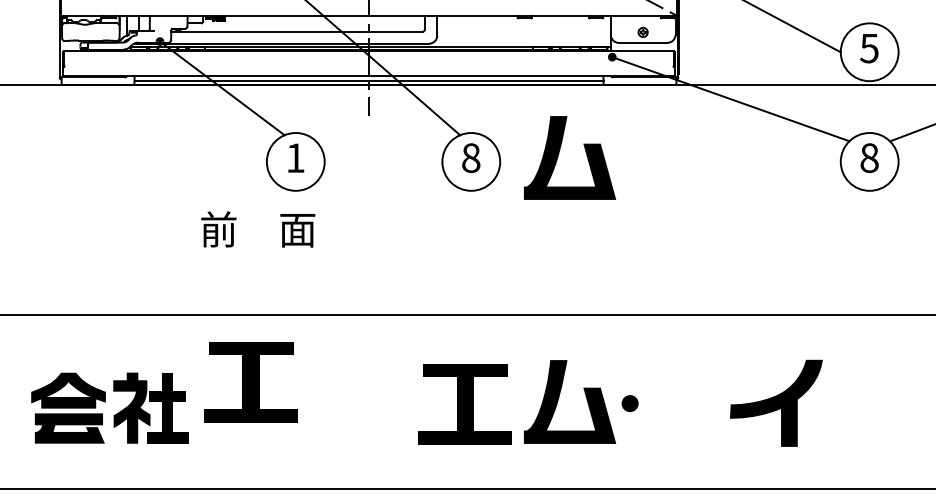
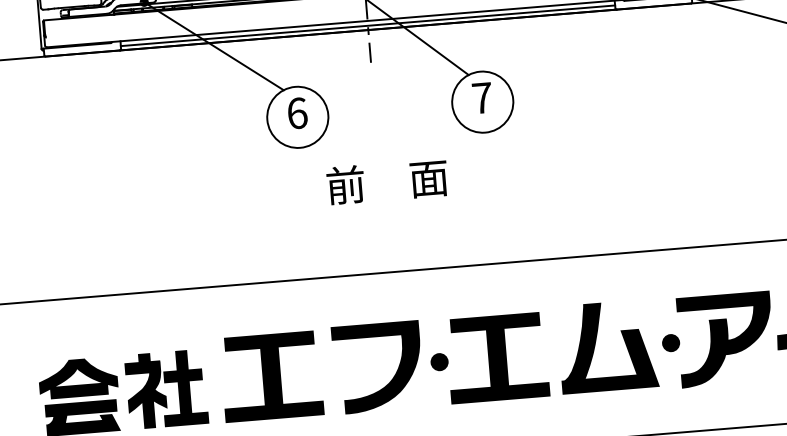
part: (559, 153) -> (574, 85), removed
text: (295, 158) -> (297, 113), 1 -> 6
text: (471, 158) -> (482, 98), 8 -> 7
text: (258, 229) -> (387, 181), moved
part: (250, 382) -> (271, 376), moved
fill: (351, 403) -> (377, 367), added
part: (410, 403) -> (439, 362), added
part: (681, 404) -> (725, 339), added

